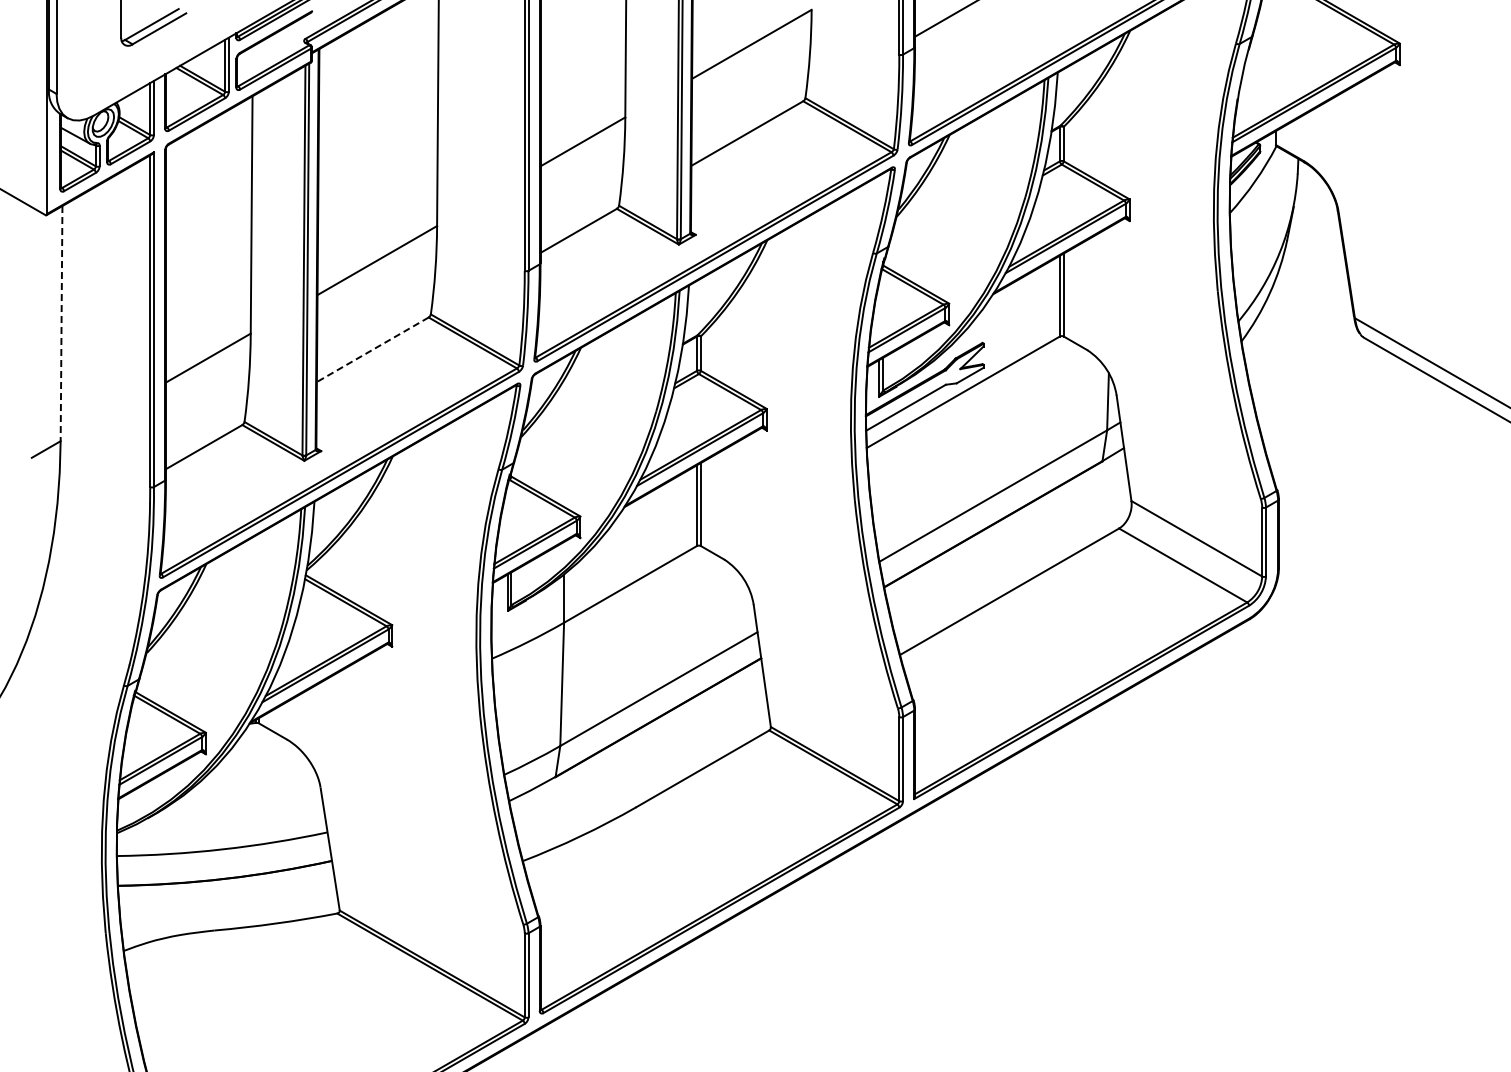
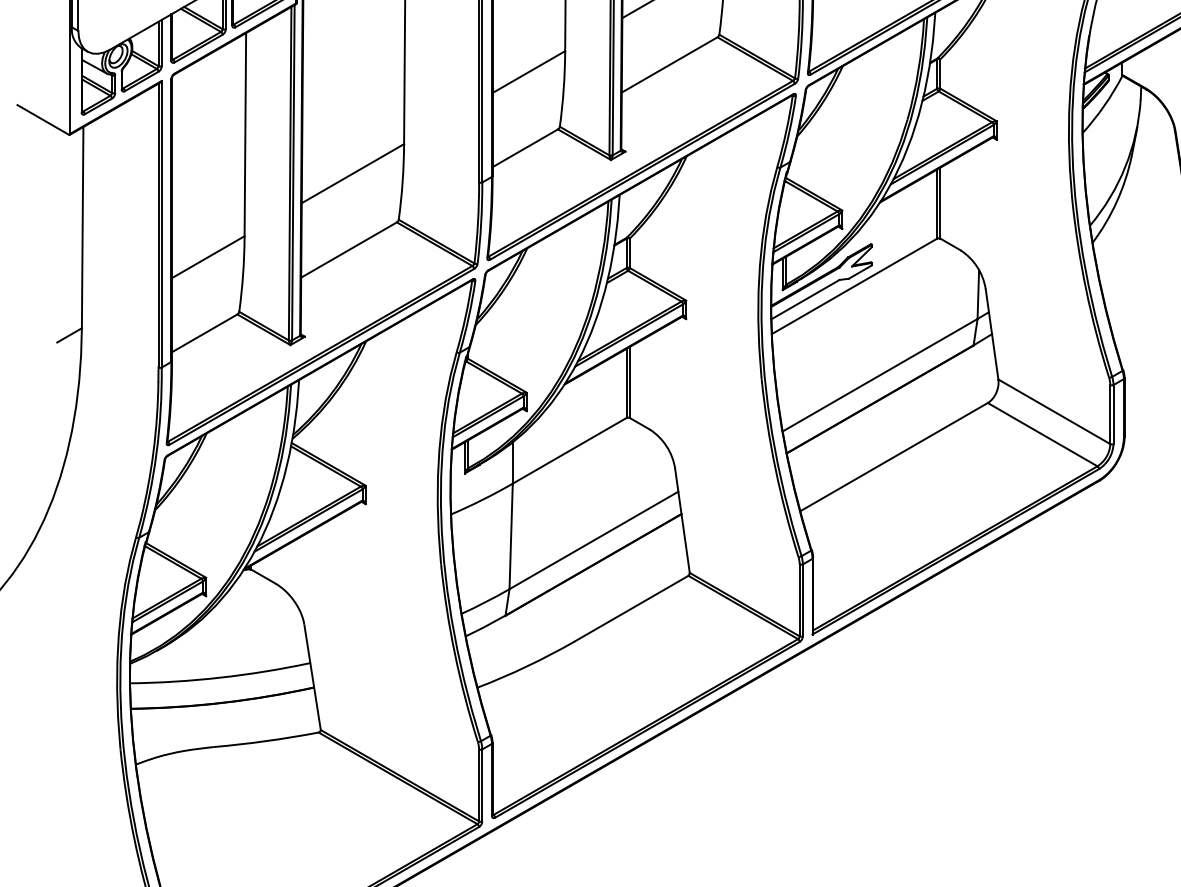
line: (61, 323) -> (82, 227), dashed -> solid
line: (372, 349) -> (348, 249), dashed -> solid

